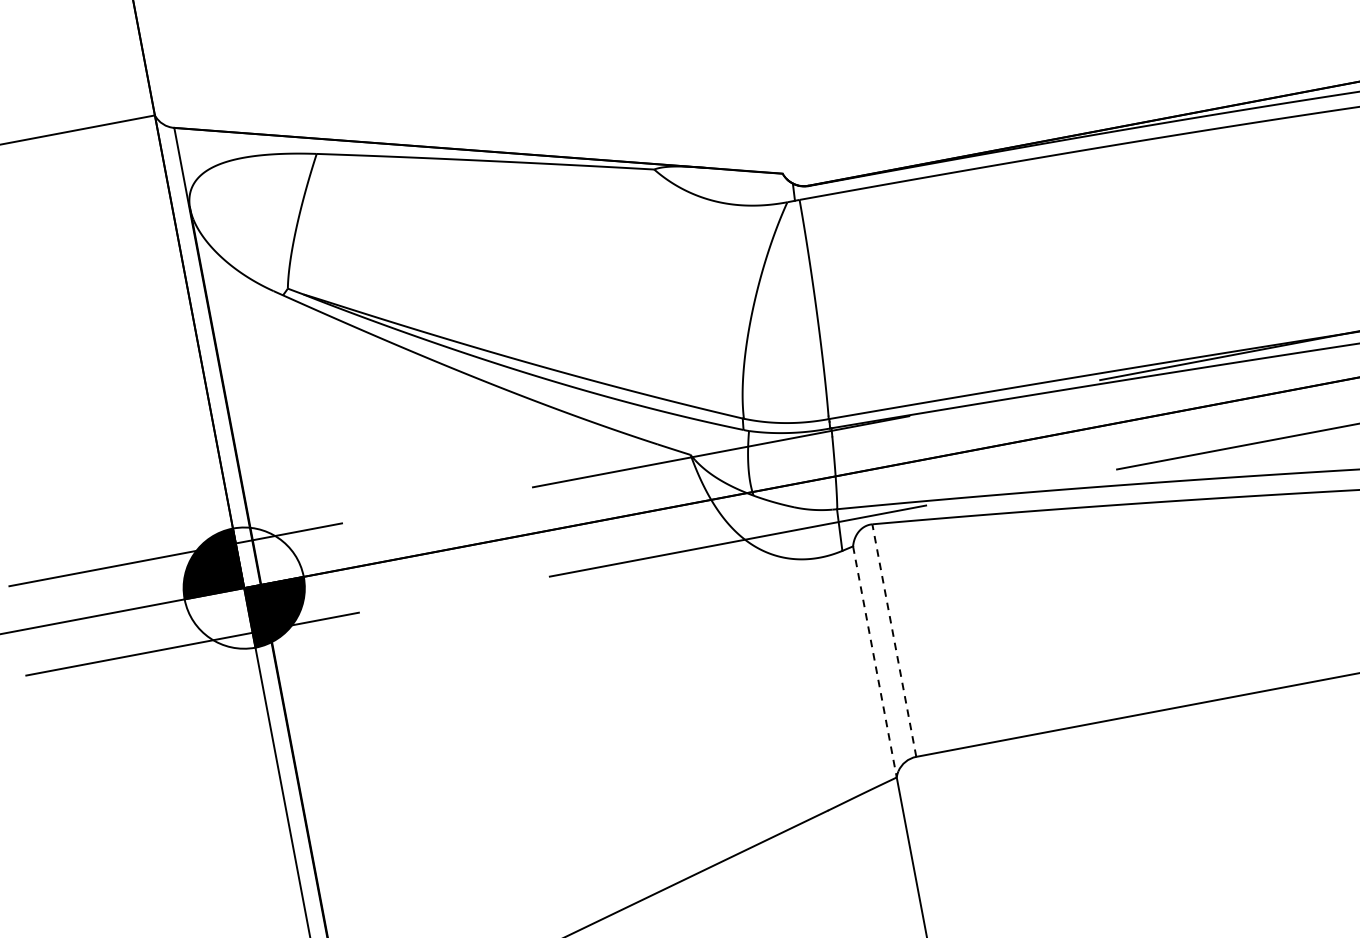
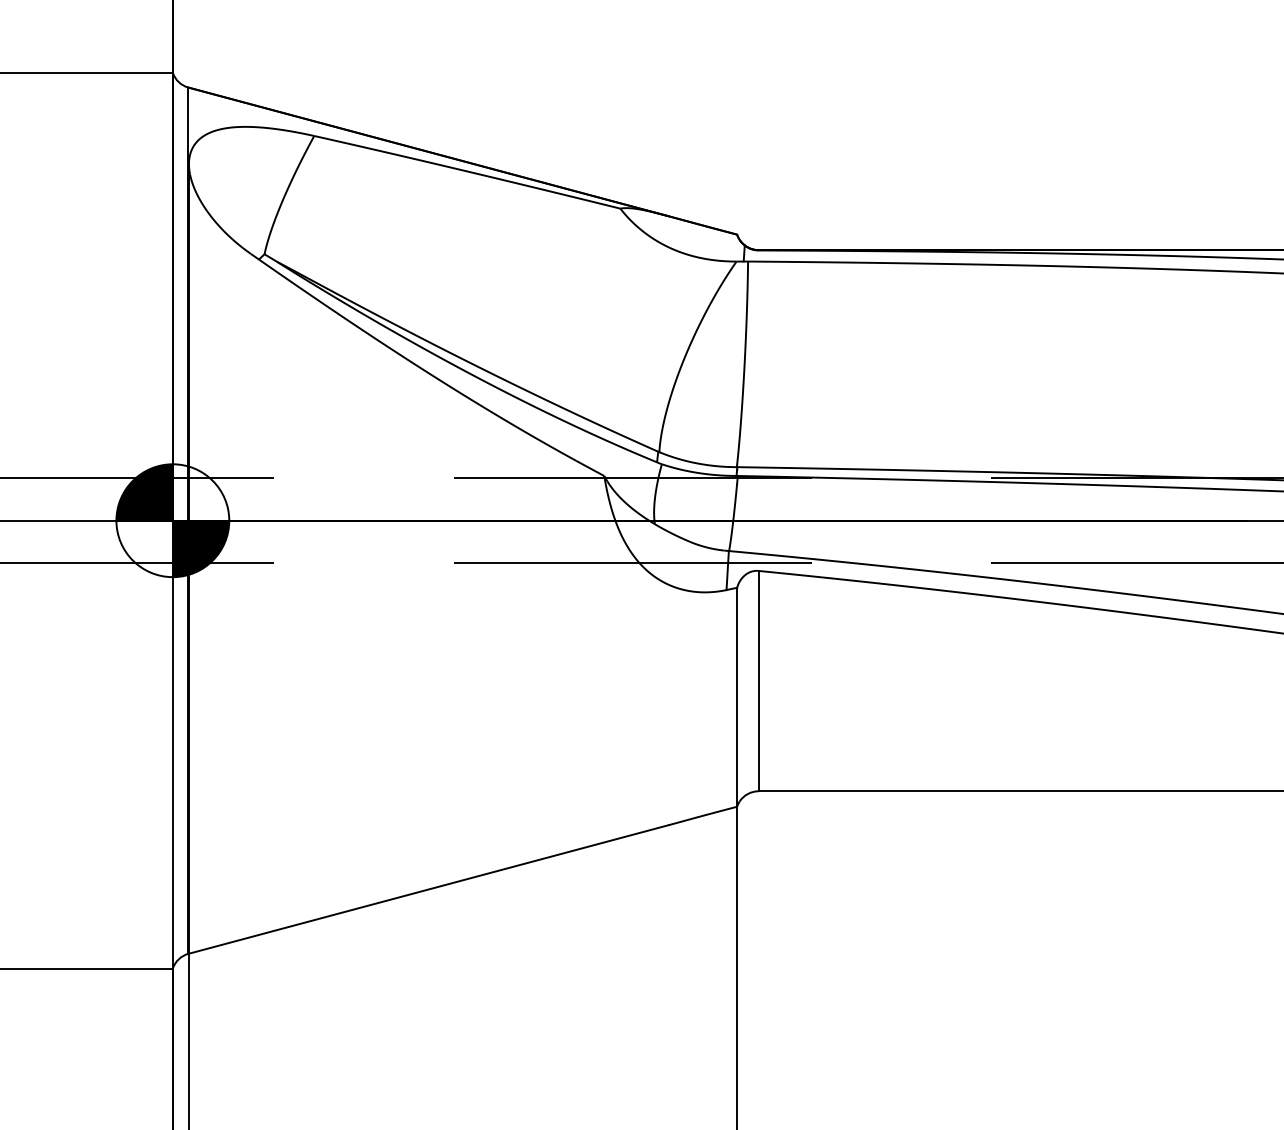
line: (894, 639) -> (758, 680), dashed -> solid
line: (875, 662) -> (737, 697), dashed -> solid

